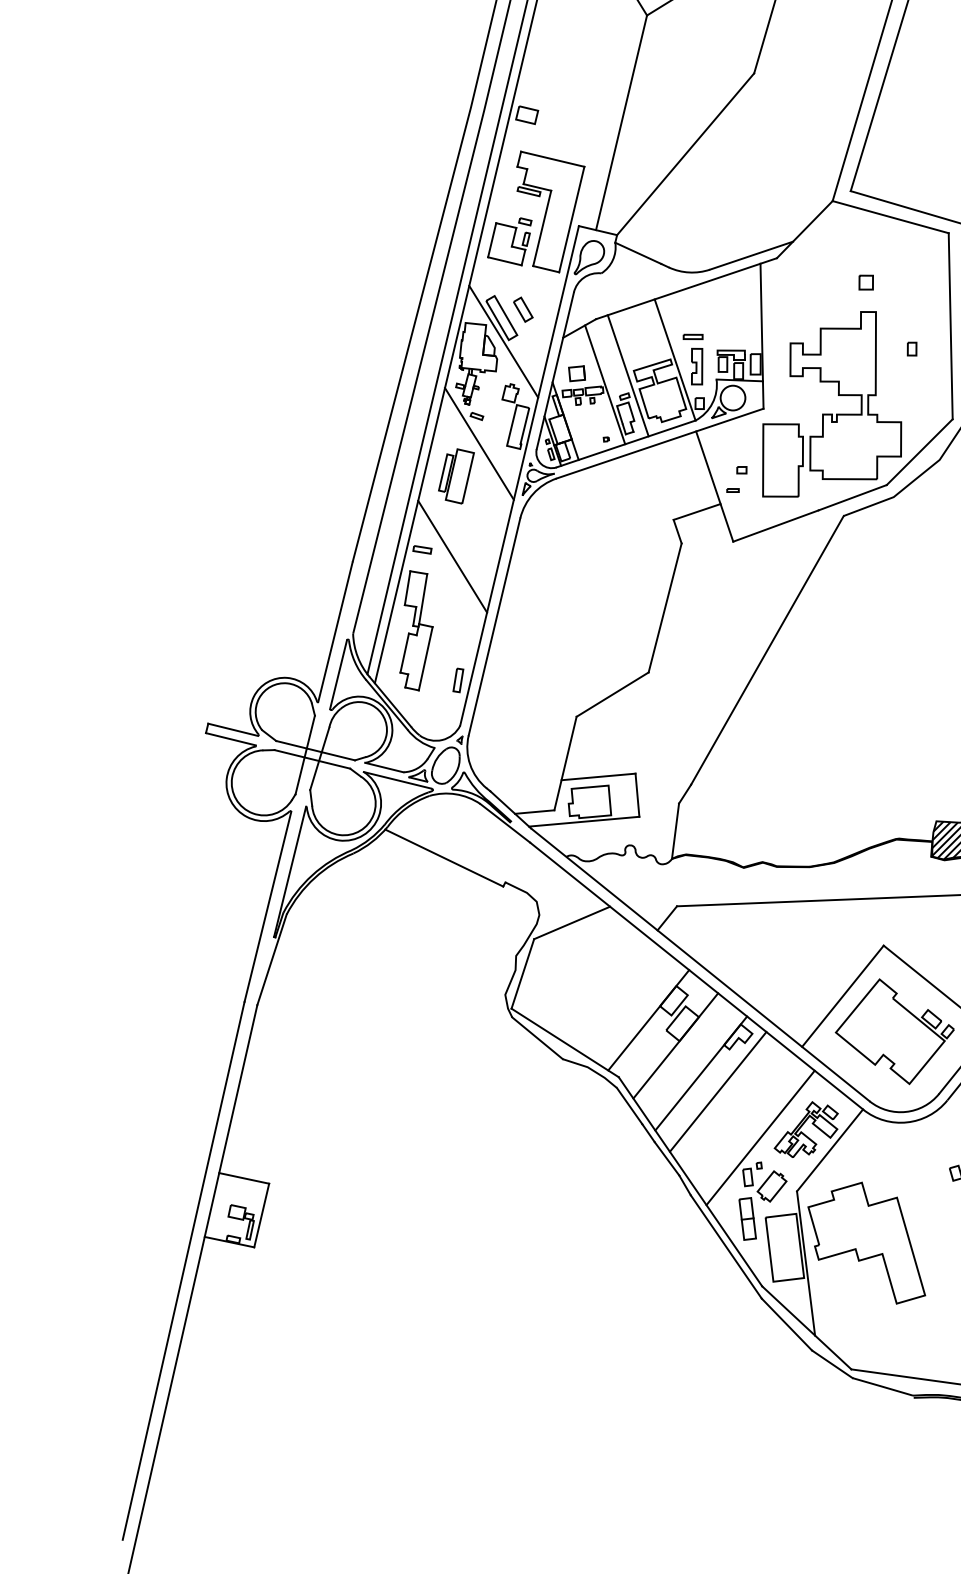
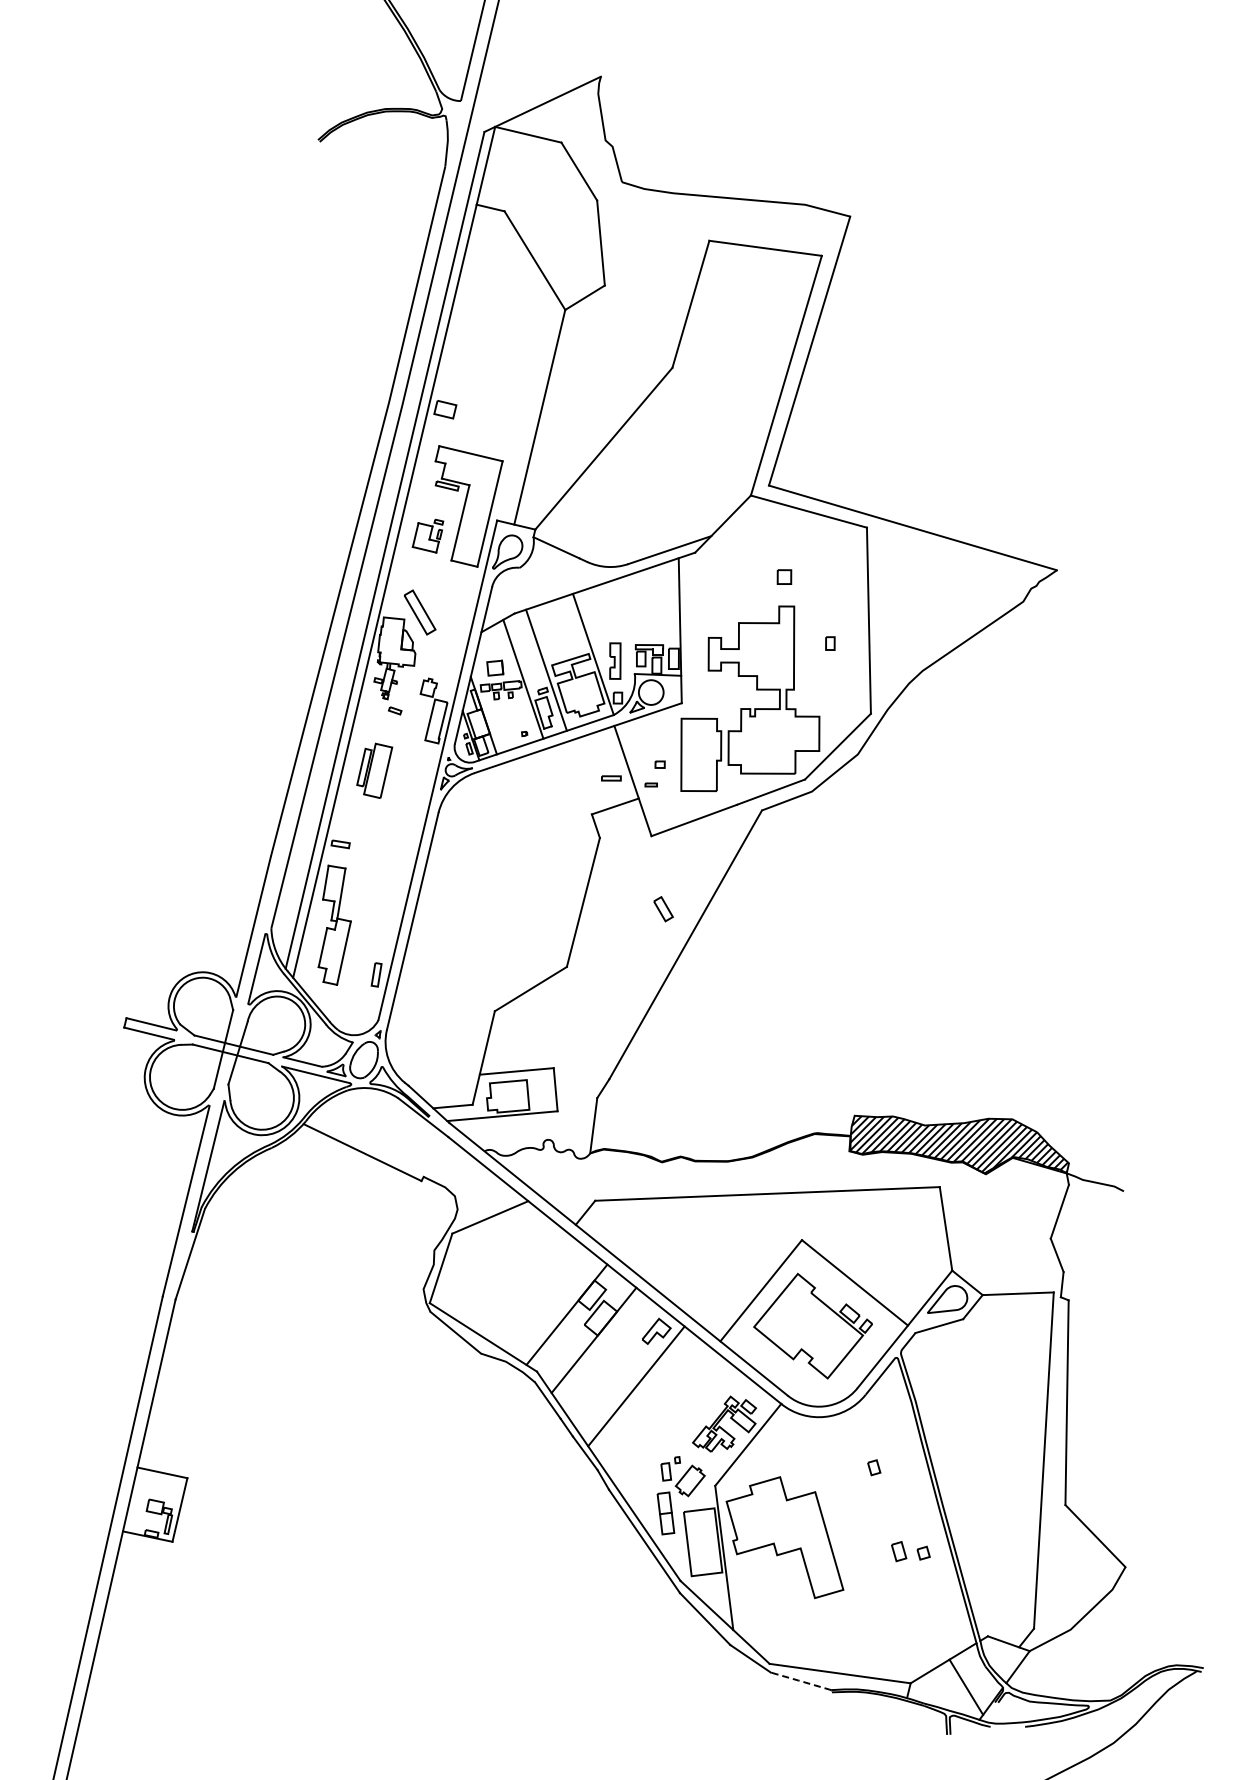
part: (509, 241) -> (427, 535), size x0.7
part: (523, 310) -> (663, 909), moved
part: (693, 337) -> (611, 778), moved
line: (503, 342) -> (421, 636), removed
line: (479, 444) -> (397, 738), removed
line: (452, 557) -> (370, 851), removed
line: (701, 1073) -> (619, 1367), removed
line: (760, 1138) -> (678, 1432), removed
line: (883, 1387) -> (801, 1681), solid -> dashed

